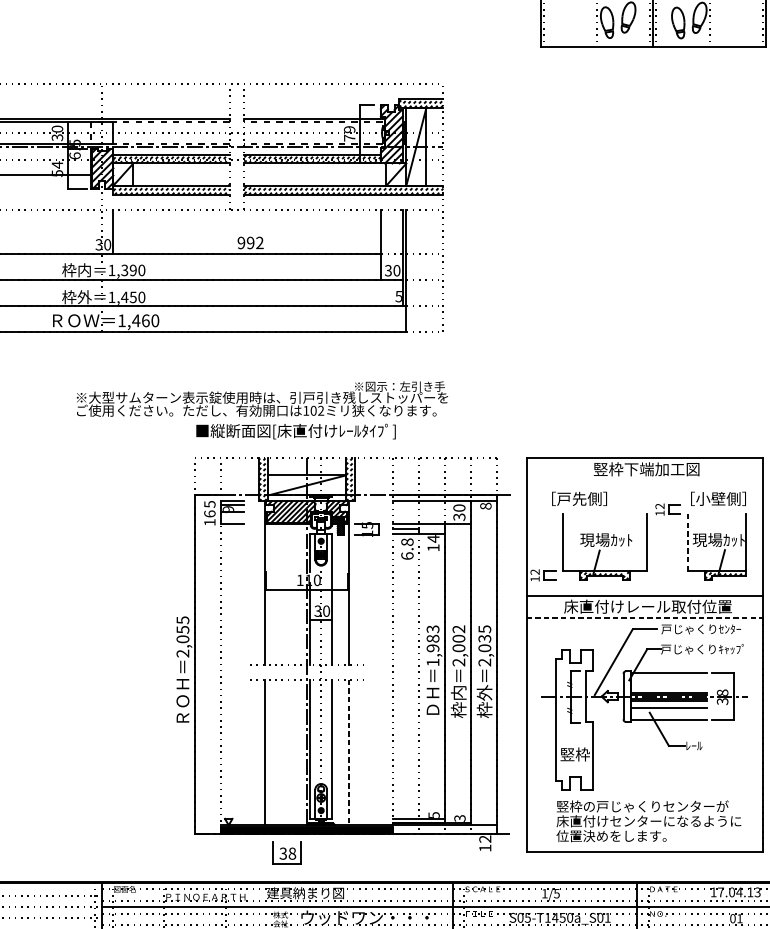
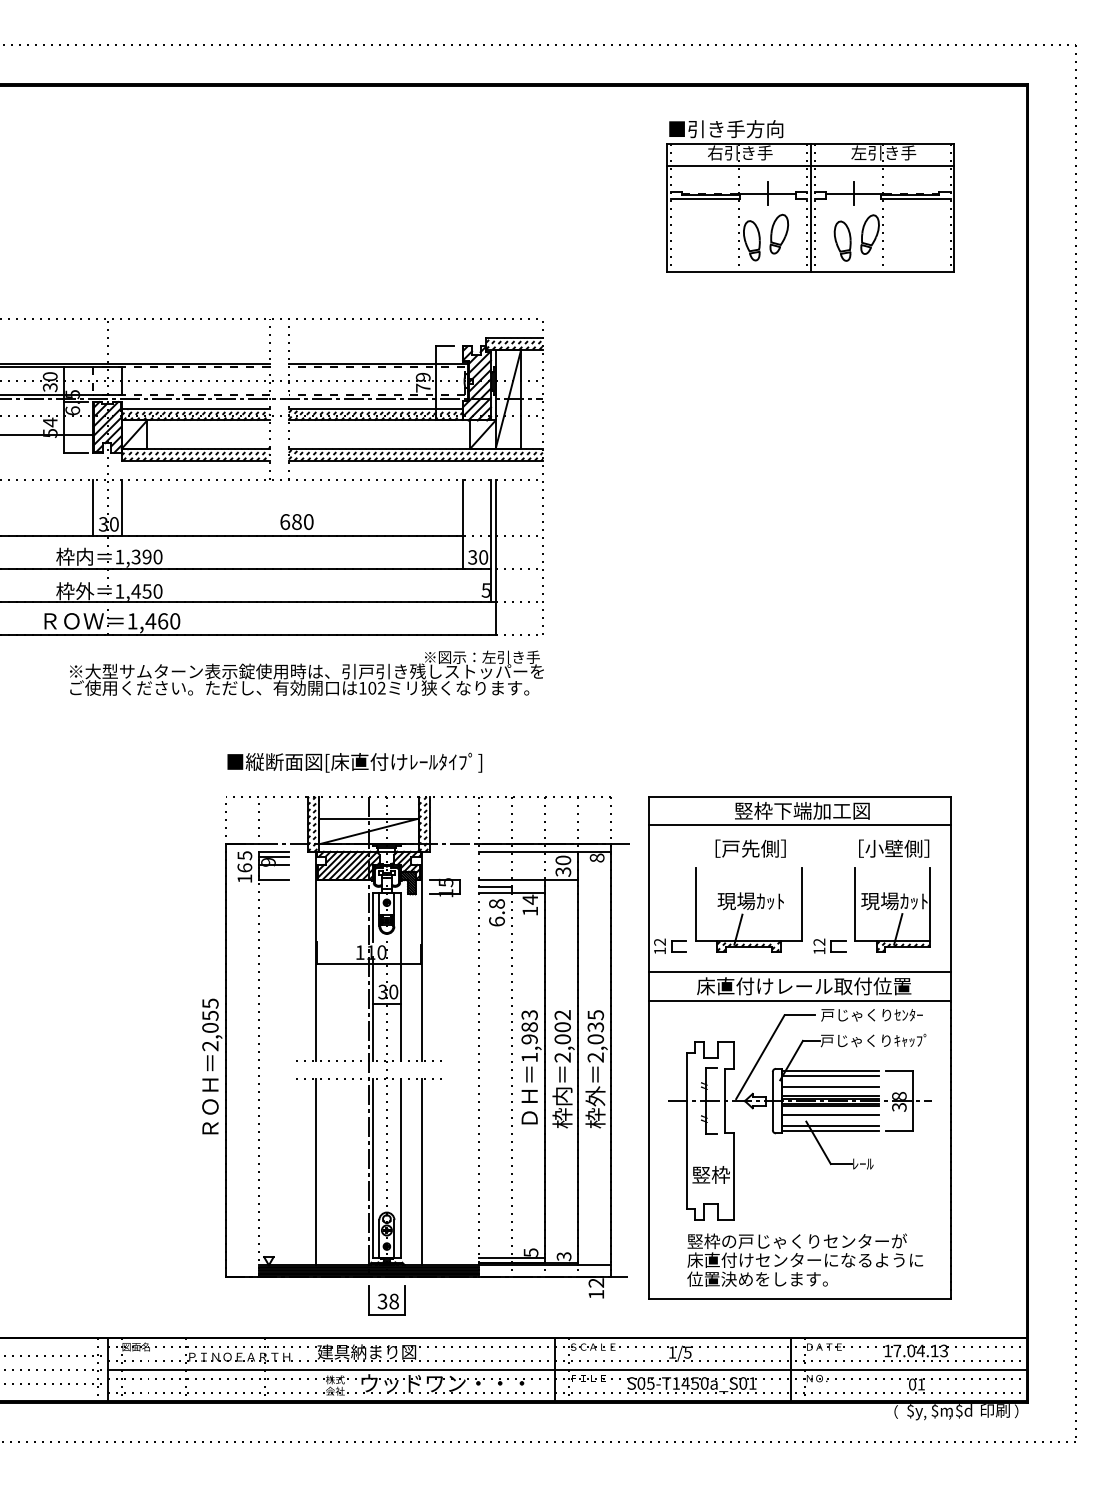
line: (91, 231) -> (93, 507), added
text: (250, 242) -> (296, 521), 992 -> 680
text: (262, 398) -> (306, 672), moved
line: (644, 480) -> (799, 825), added
text: (579, 498) -> (750, 848), moved
part: (667, 508) -> (829, 945), moved
line: (687, 542) -> (854, 904), dashed -> solid
line: (645, 617) -> (800, 1000), dashed -> solid
line: (668, 677) -> (830, 1076), added
line: (668, 685) -> (830, 1086), added
line: (668, 716) -> (830, 1126), added
line: (349, 752) -> (422, 1172), dashed -> solid
part: (286, 852) -> (386, 1300), moved

